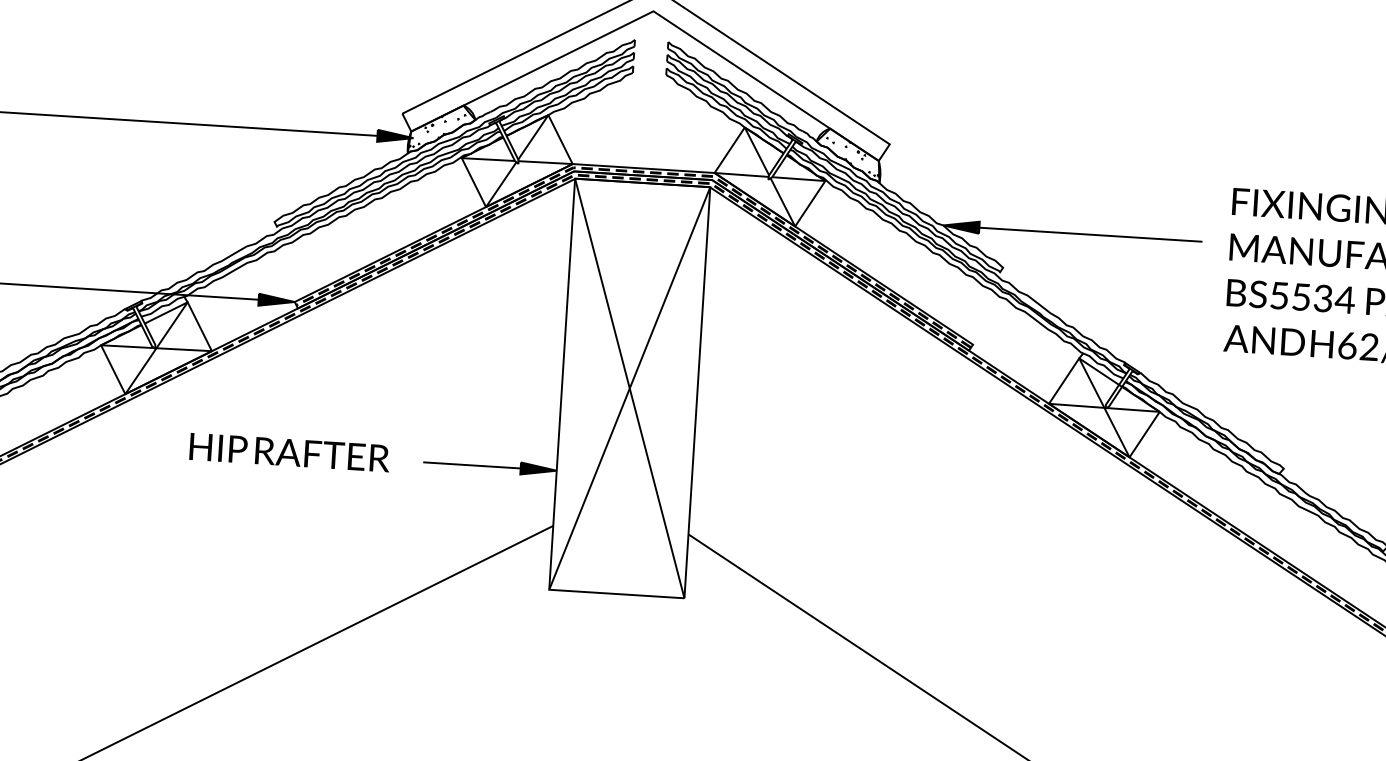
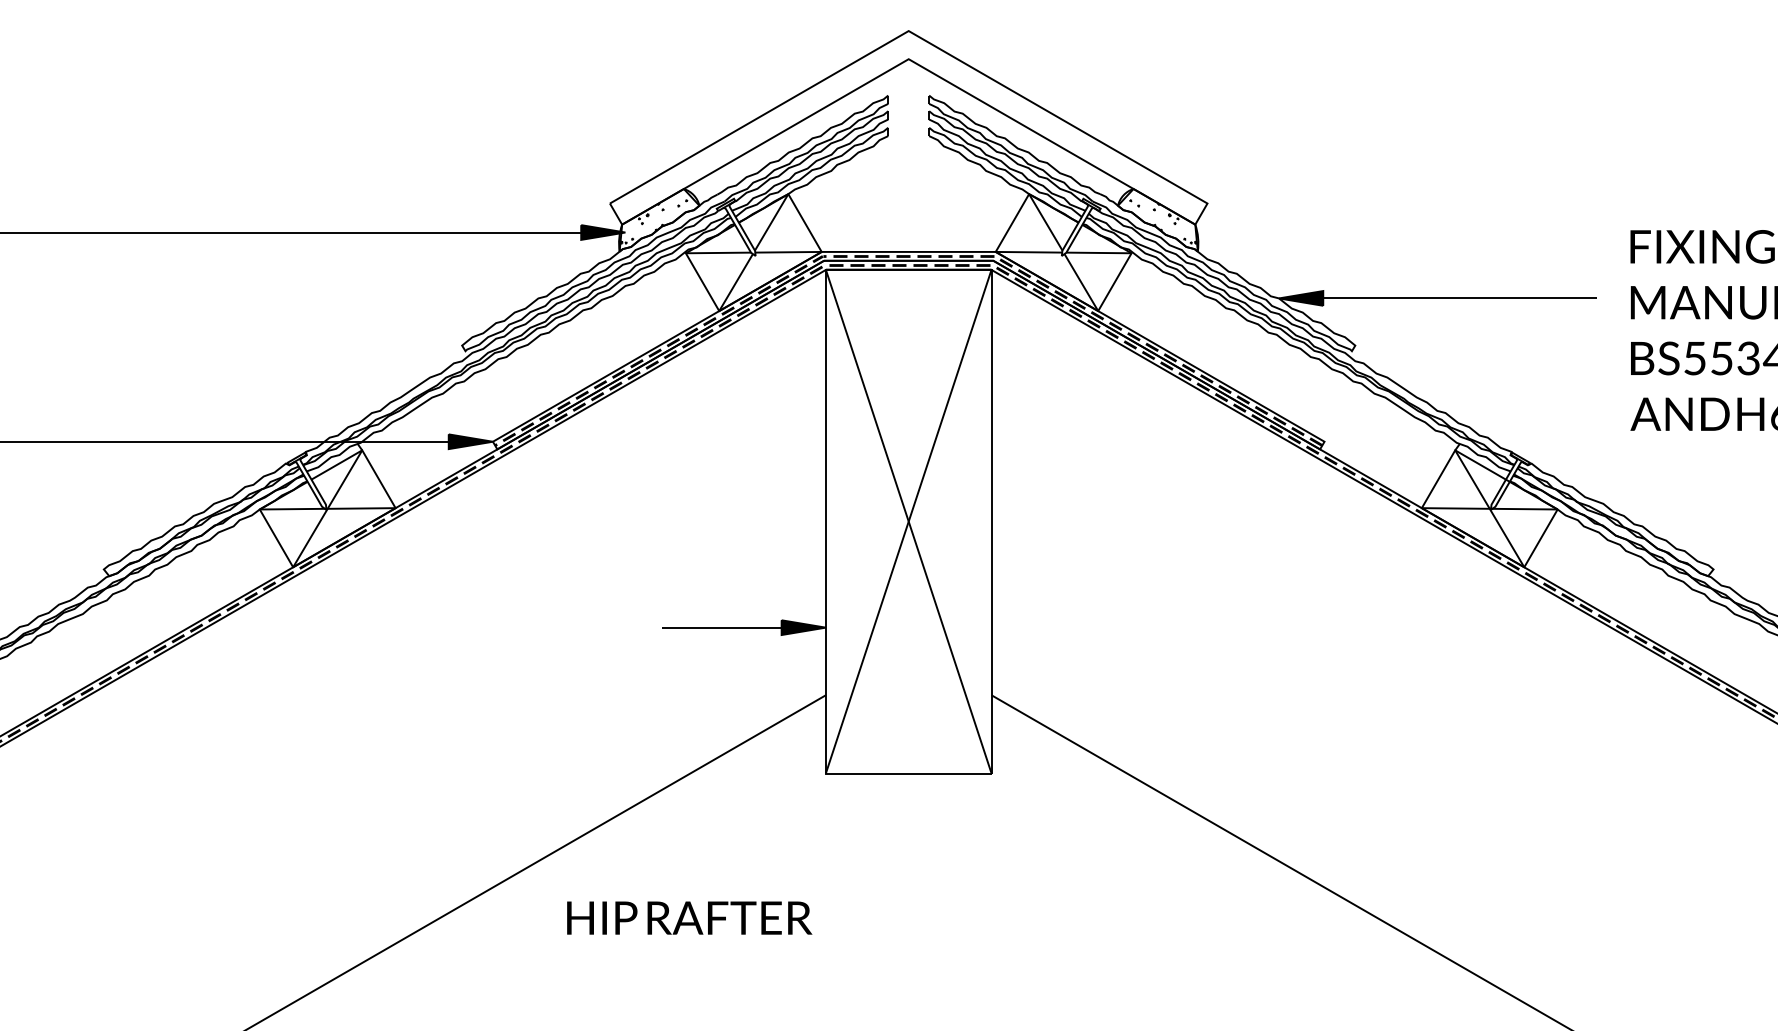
text: (289, 452) -> (689, 917), moved

